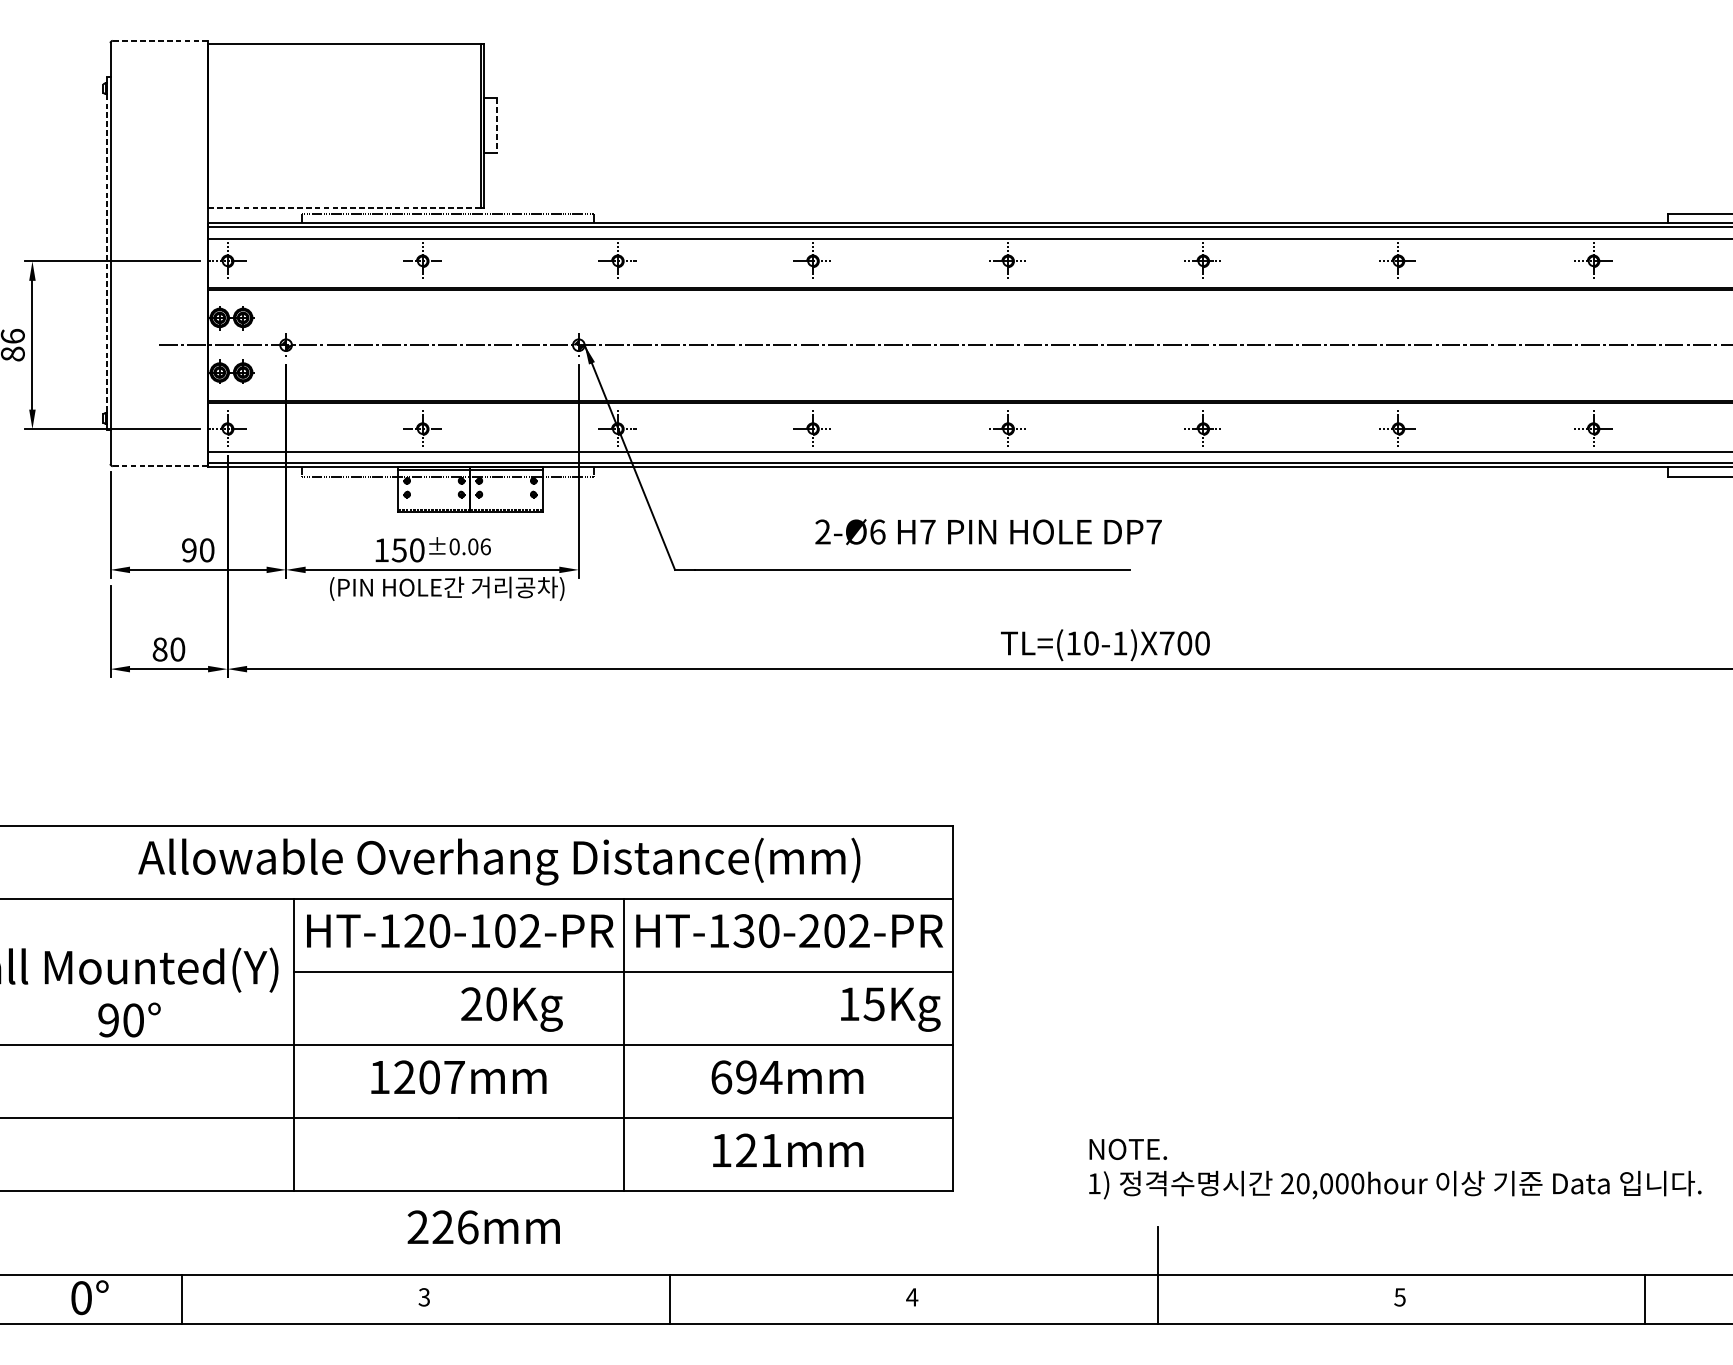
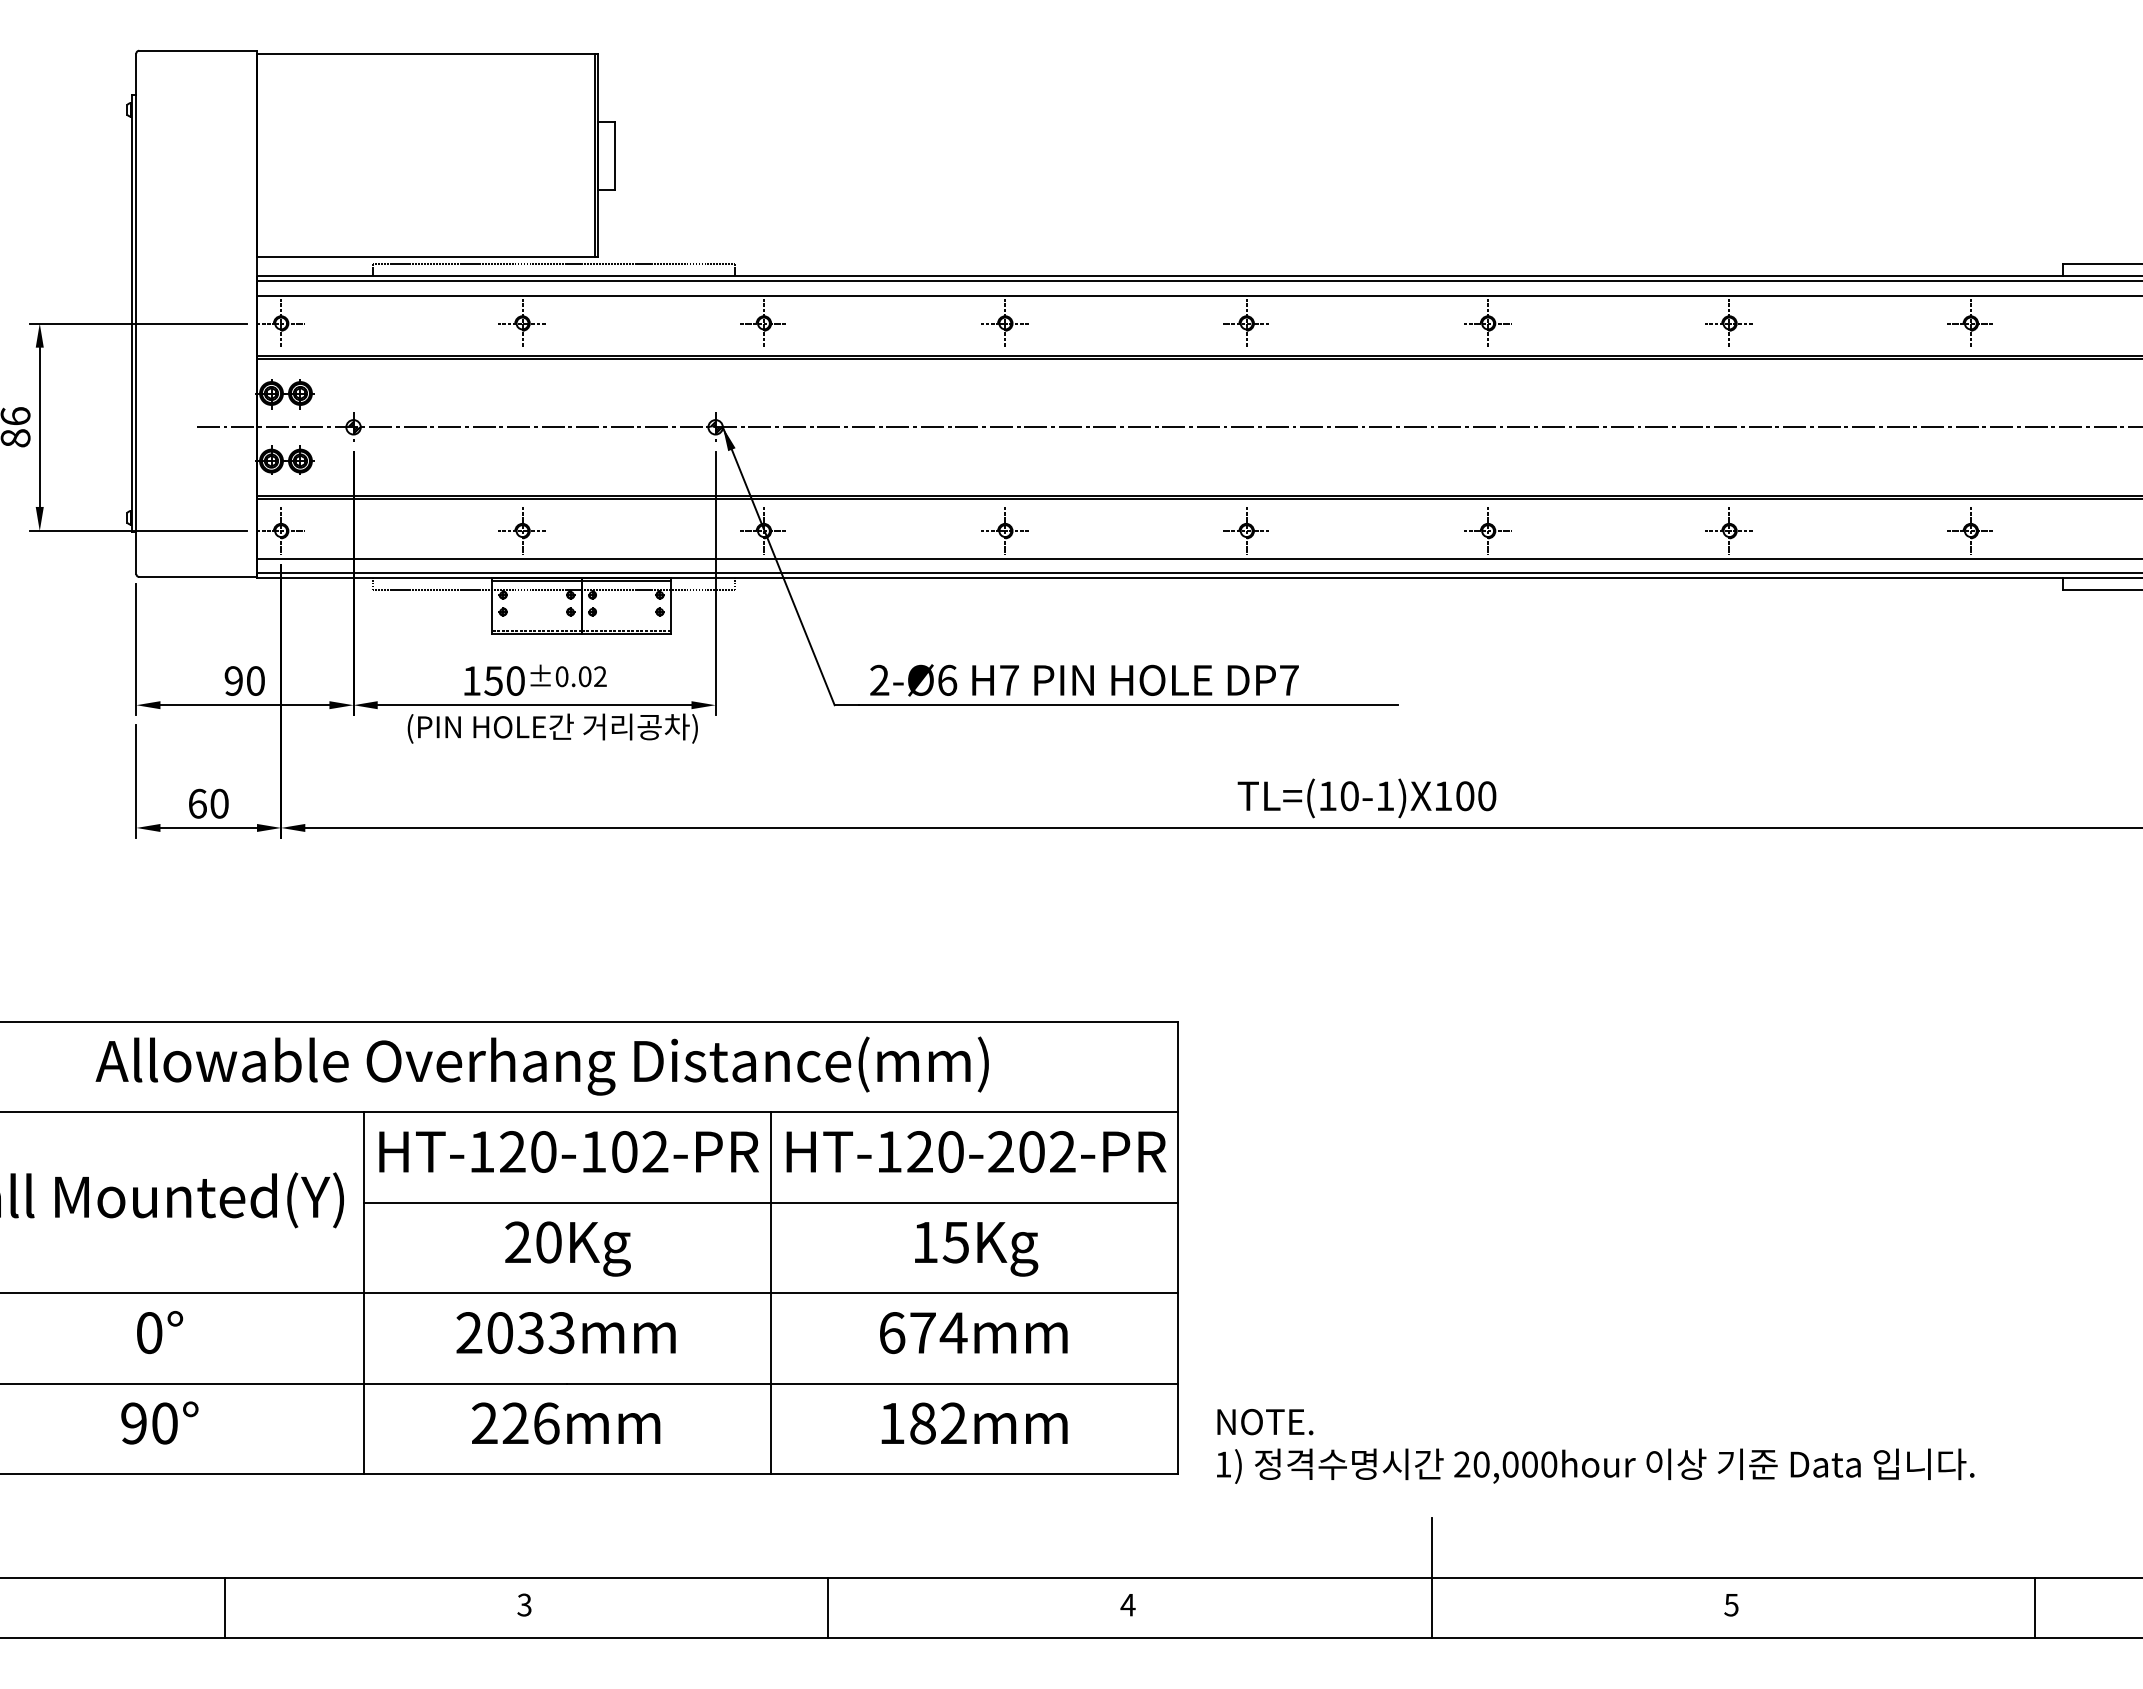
line: (160, 40) -> (198, 50), dashed -> solid
line: (497, 125) -> (614, 155), dashed -> solid
line: (344, 207) -> (425, 257), dashed -> solid
line: (106, 254) -> (131, 314), dashed -> solid
line: (160, 465) -> (198, 576), dashed -> solid
text: (988, 532) -> (1084, 680), moved
text: (485, 546) -> (600, 676), ±0.06 -> ±0.02
text: (1167, 642) -> (1443, 795), TL=(10-1)X700 -> TL=(10-1)X100
text: (159, 649) -> (197, 803), 80 -> 60
text: (498, 861) -> (541, 1065), moved
text: (743, 930) -> (919, 1151), HT-130-202-PR -> HT-120-202-PR
text: (511, 1009) -> (567, 1248), moved
text: (890, 1009) -> (976, 1249), moved
text: (129, 1019) -> (159, 1422), moved
text: (417, 1077) -> (515, 1333), 1207mm -> 2033mm
text: (746, 1077) -> (922, 1333), 694mm -> 674mm
text: (758, 1150) -> (938, 1423), 121mm -> 182mm
text: (1395, 1169) -> (1595, 1446), moved
text: (484, 1227) -> (566, 1423), moved
text: (90, 1297) -> (160, 1332), moved

